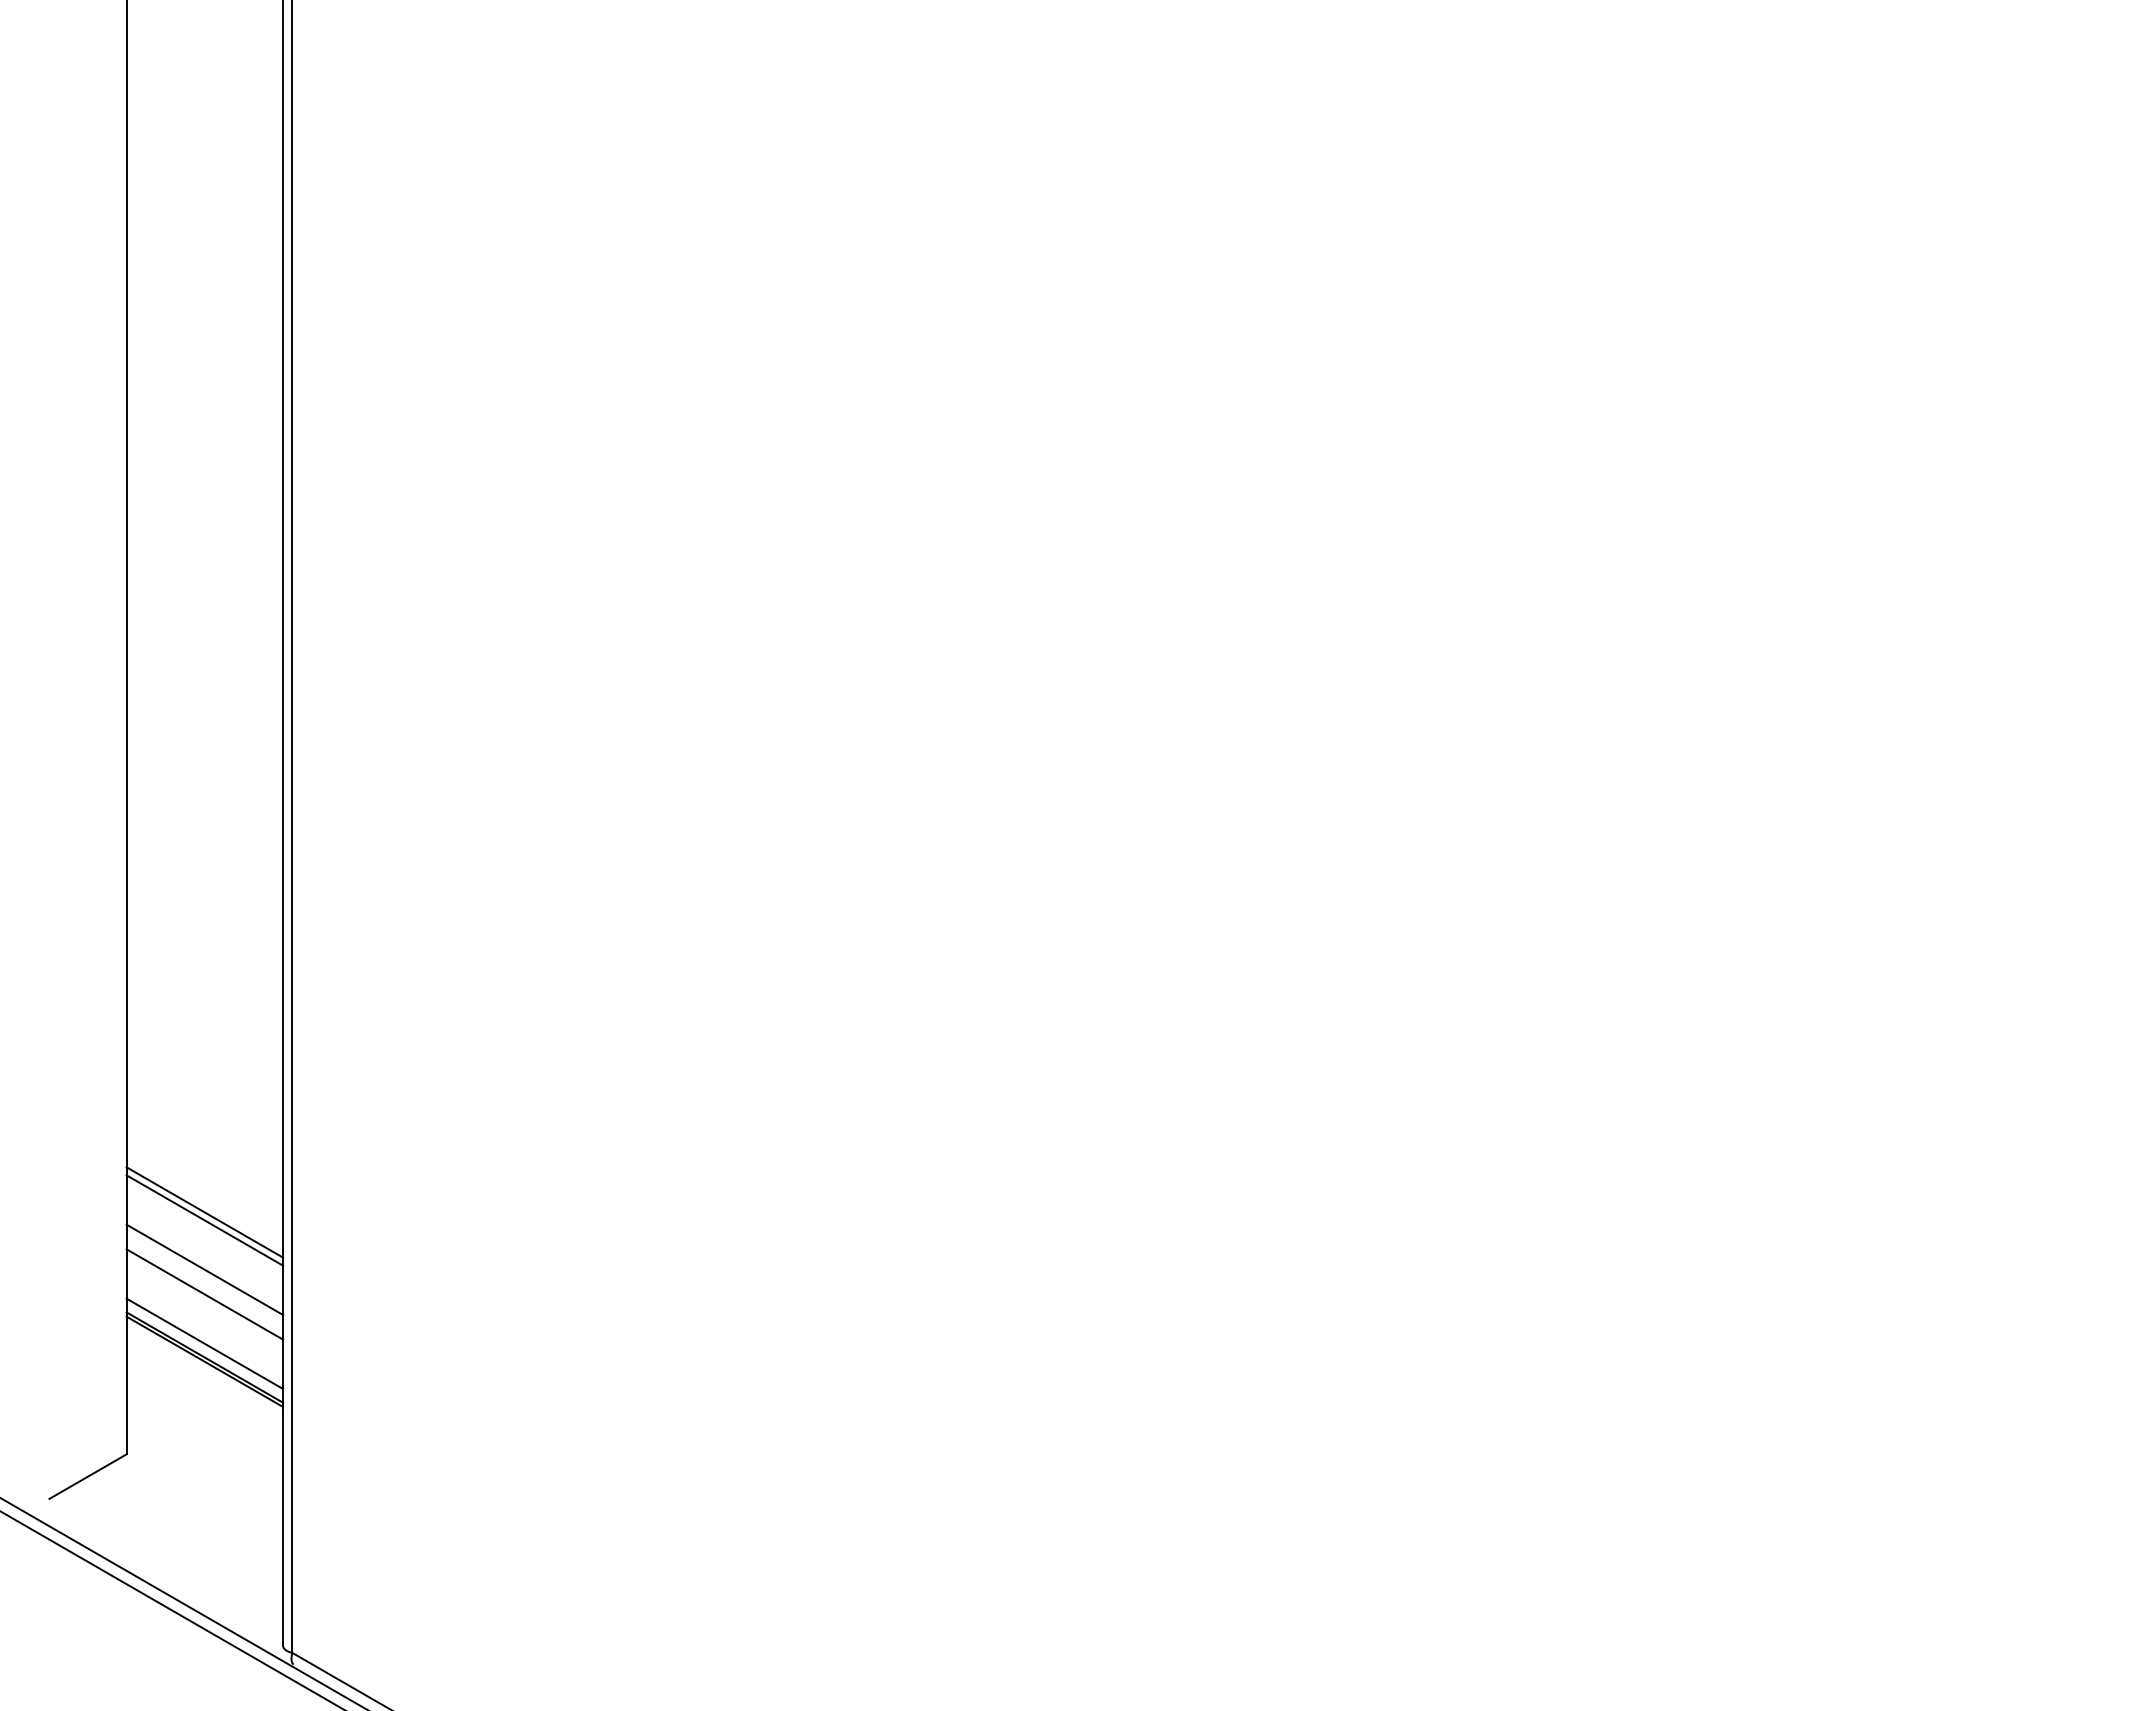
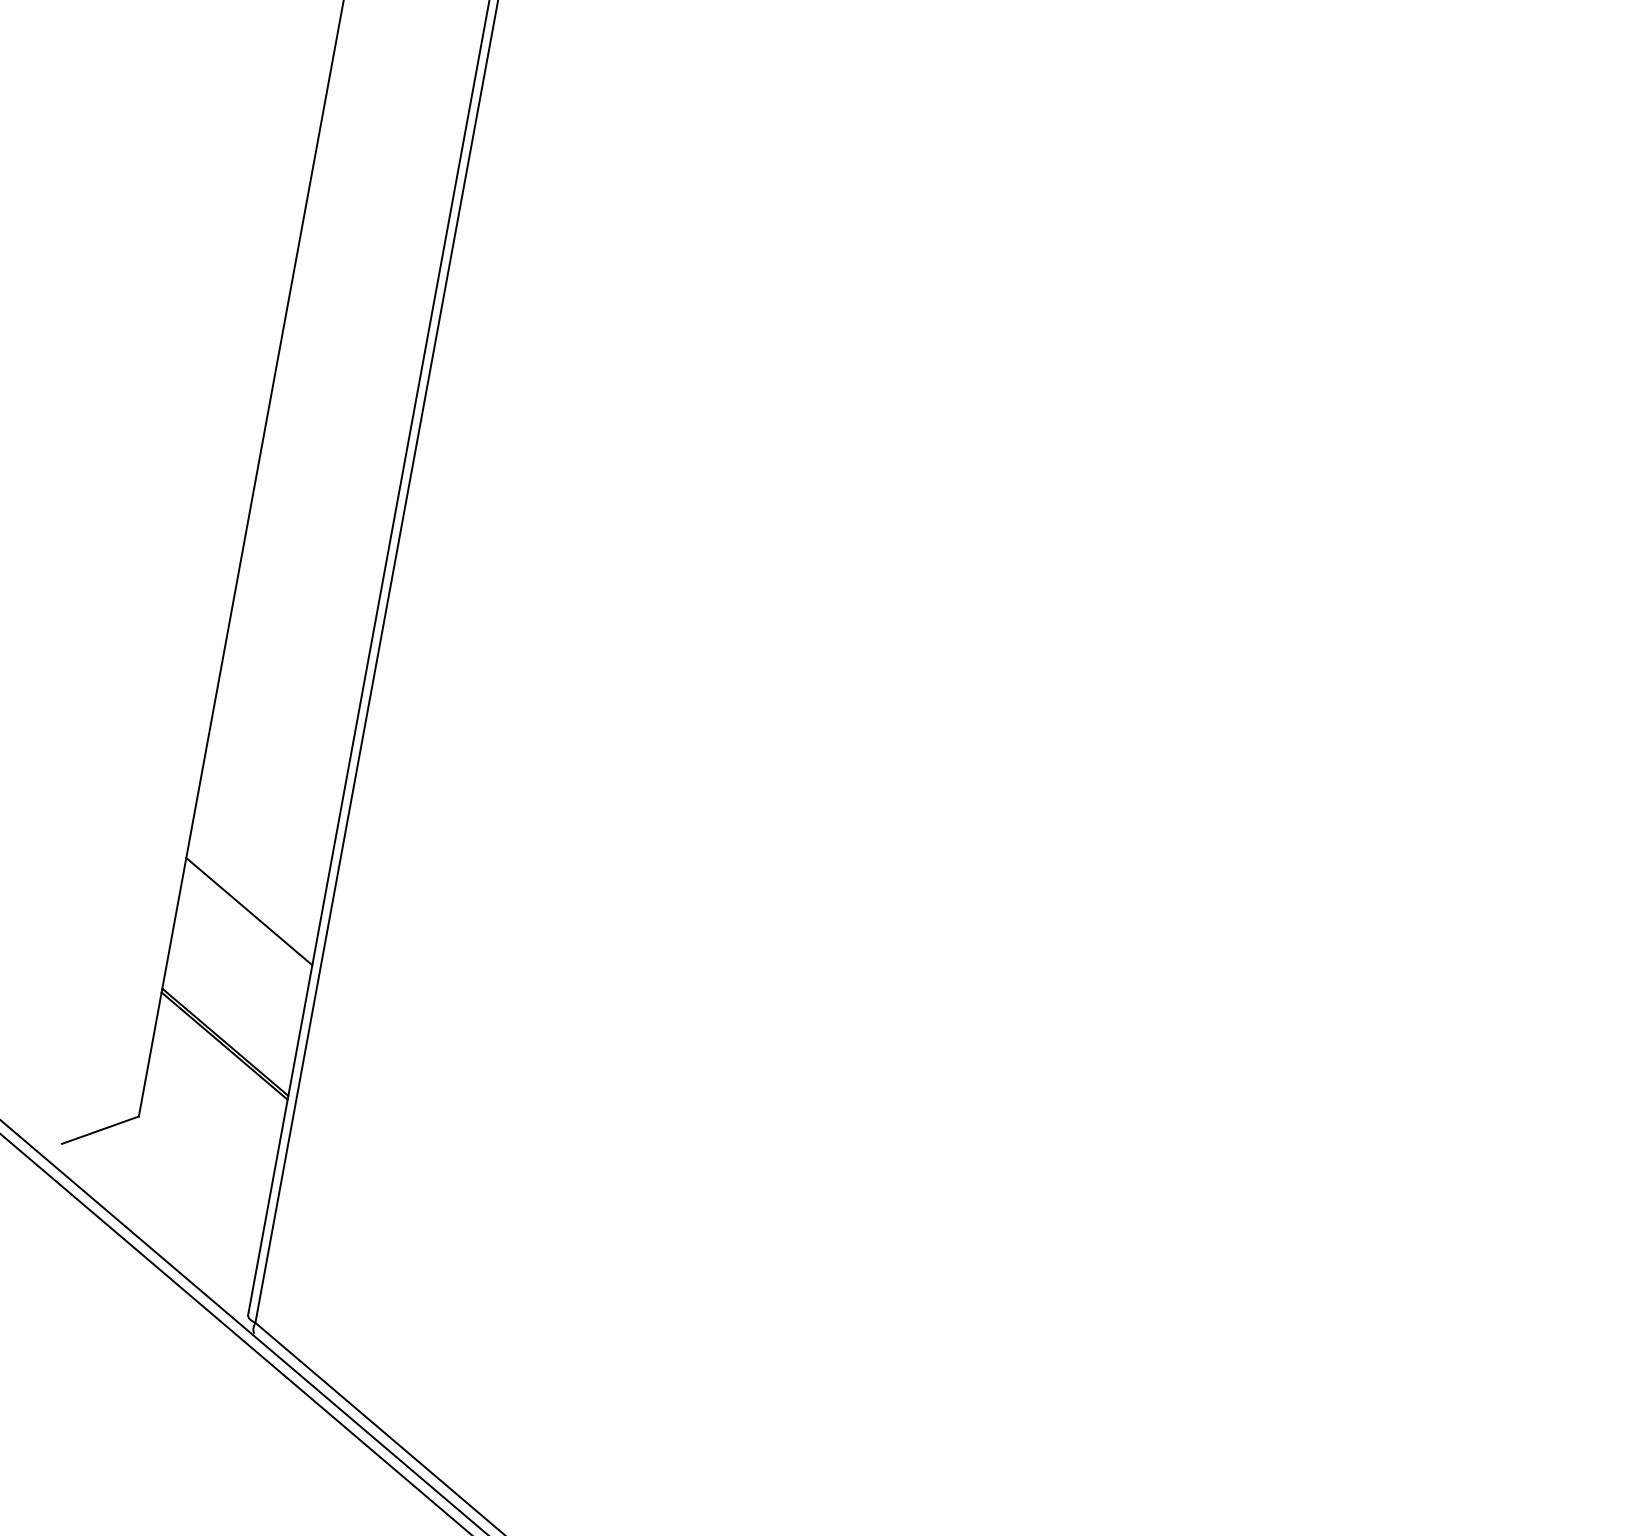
line: (204, 1220) -> (247, 918), removed
line: (204, 1269) -> (239, 962), removed
line: (204, 1294) -> (235, 985), removed
line: (204, 1343) -> (227, 1029), removed

